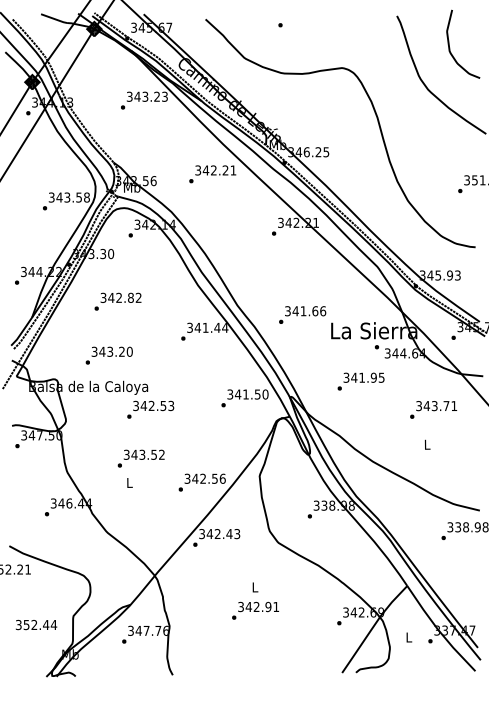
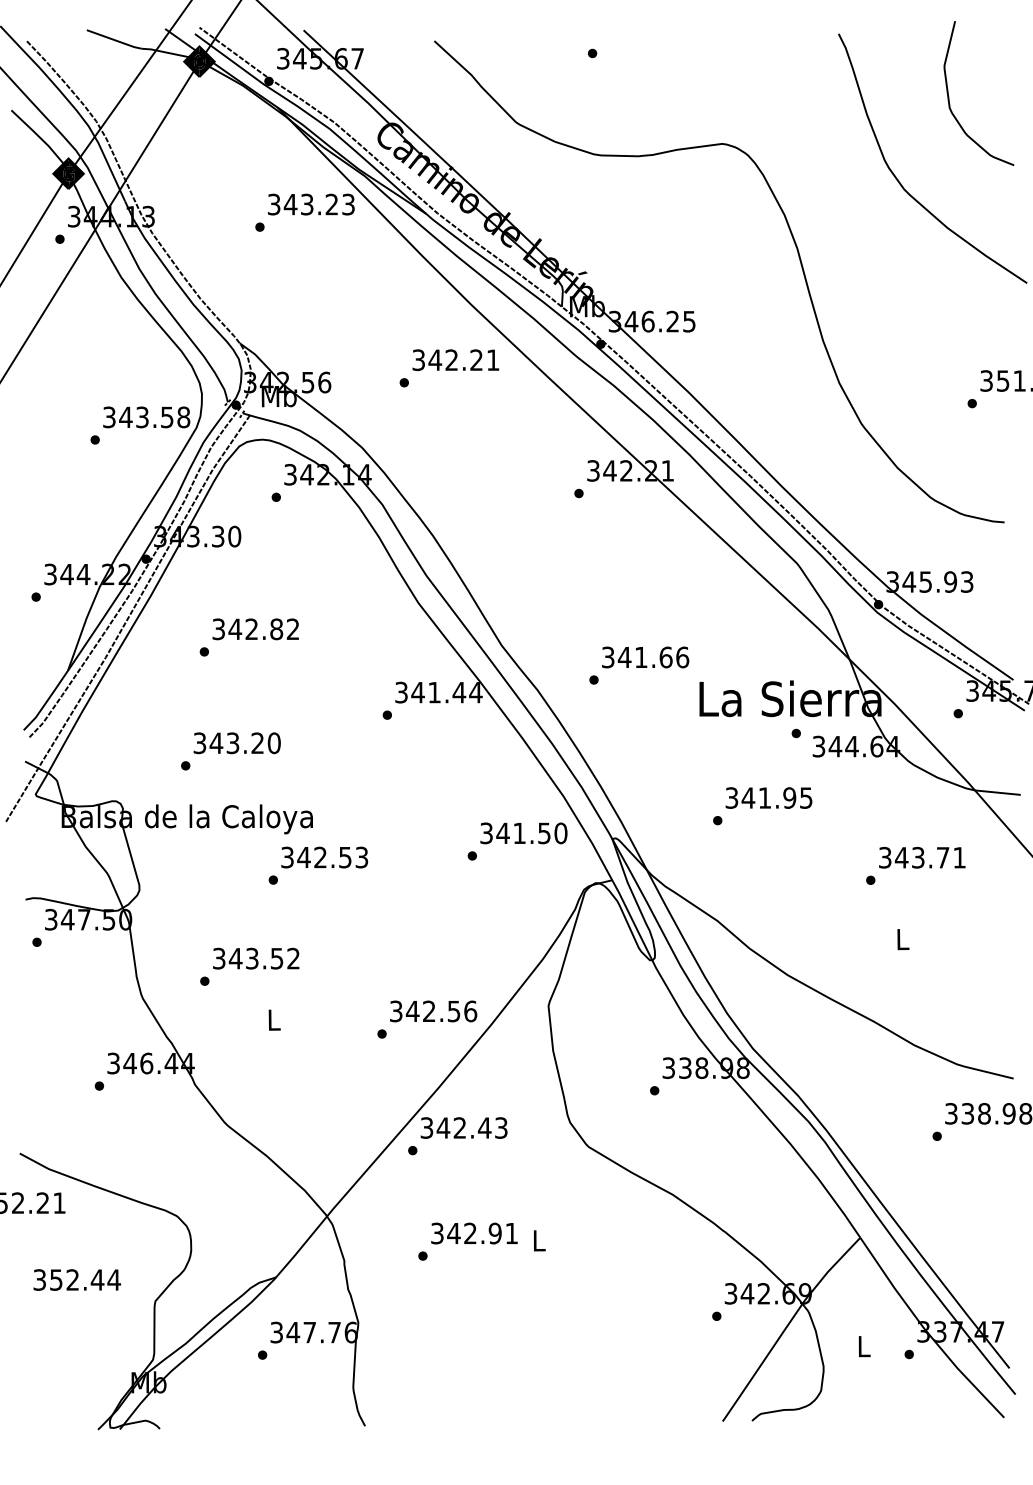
text: (140, 458) -> (248, 966), moved
text: (255, 610) -> (467, 1240), moved
text: (36, 624) -> (77, 1278), moved

